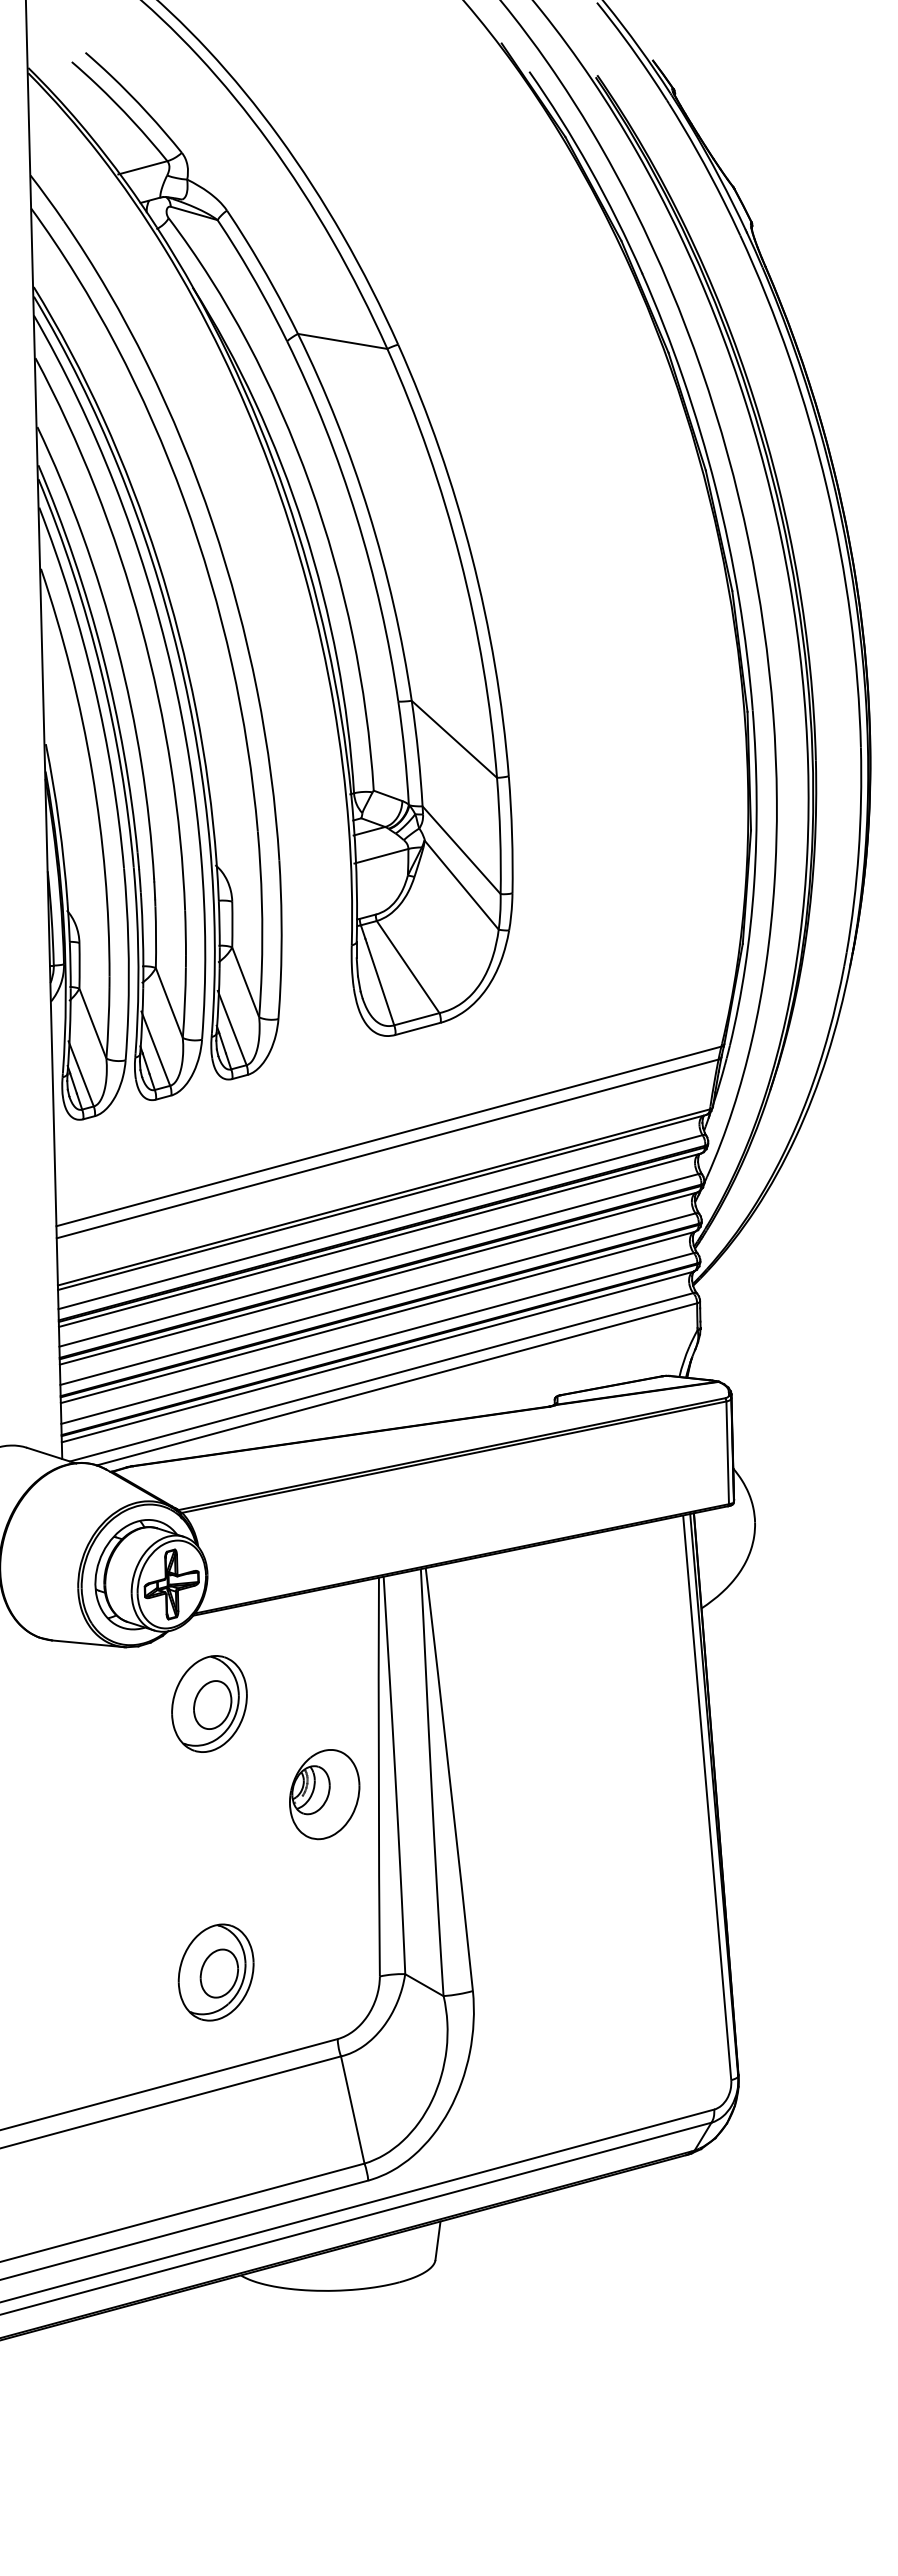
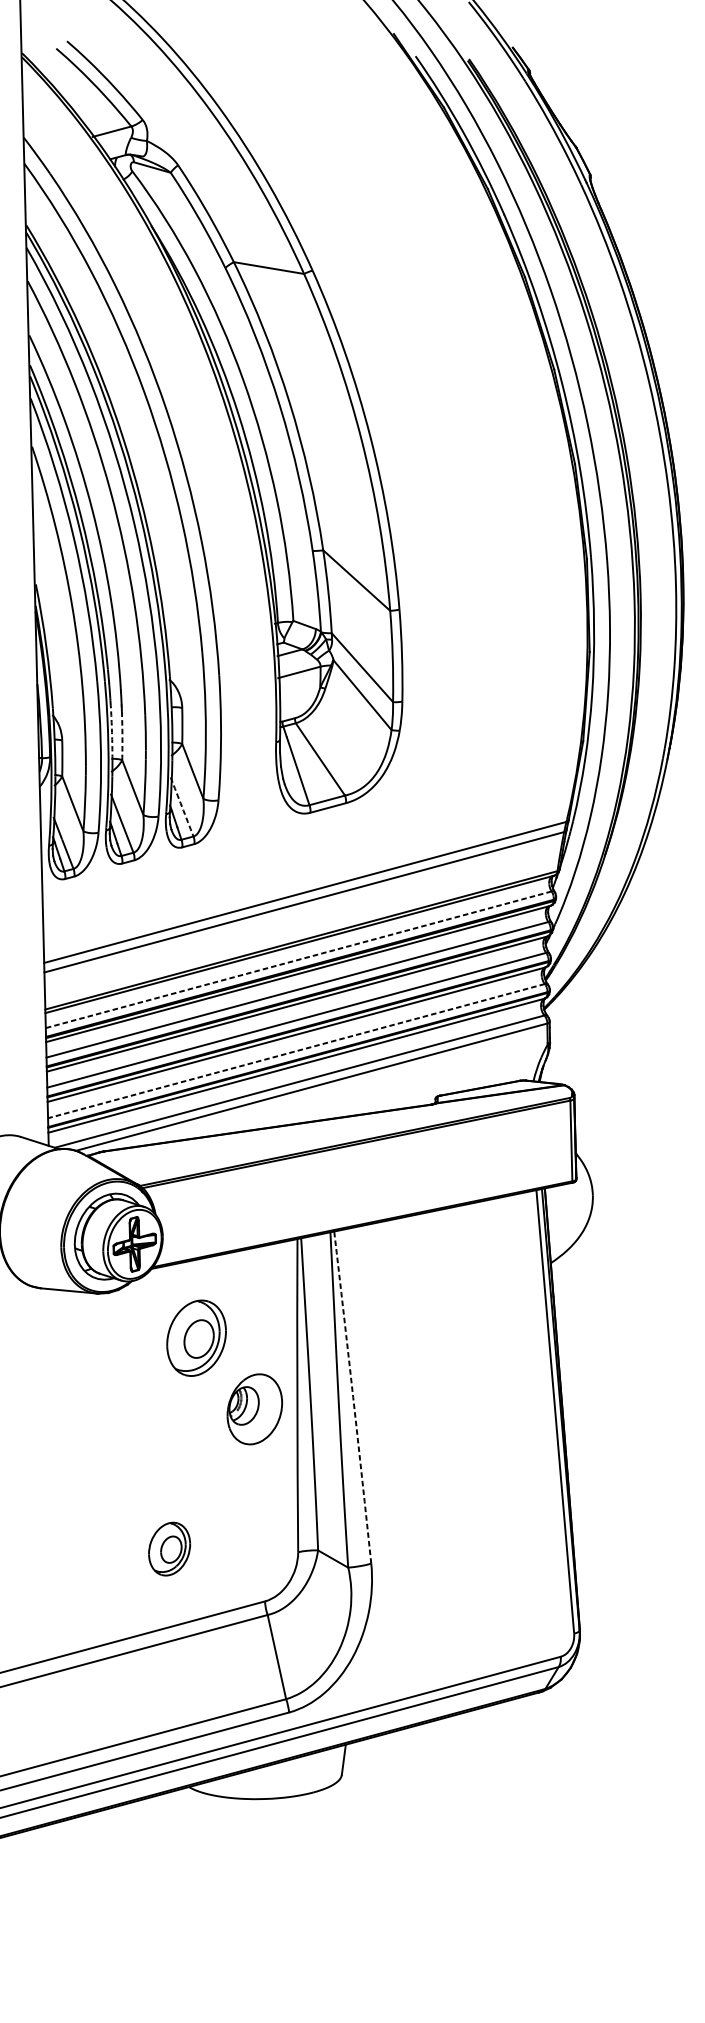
arc: (142, 932) -> (111, 732), solid -> dashed
arc: (156, 937) -> (122, 736), solid -> dashed
arc: (232, 1027) -> (182, 806), solid -> dashed
line: (380, 1222) -> (298, 960), solid -> dashed
line: (377, 1338) -> (296, 1051), solid -> dashed
part: (209, 1703) -> (196, 1337), moved
arc: (449, 1779) -> (352, 1397), solid -> dashed
part: (215, 1972) -> (169, 1549), size x0.7

